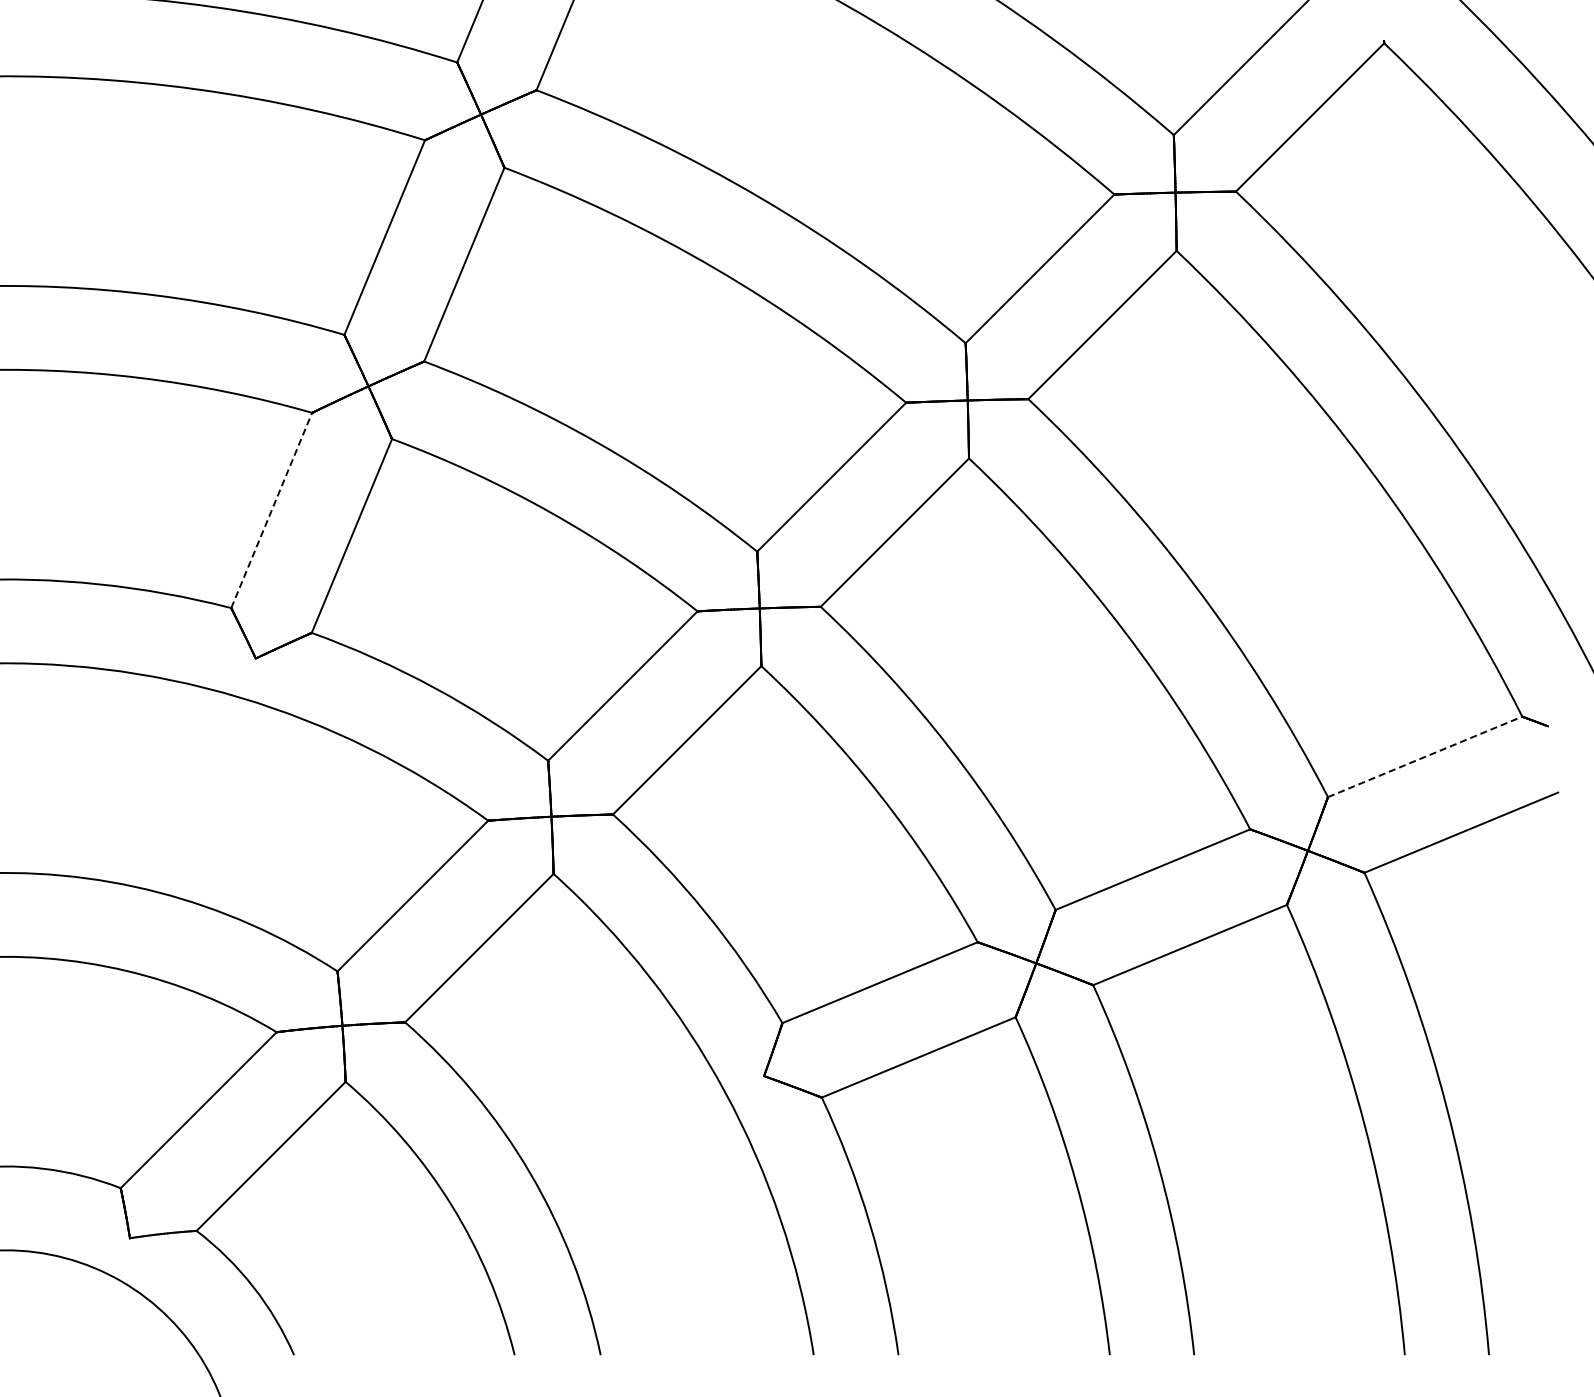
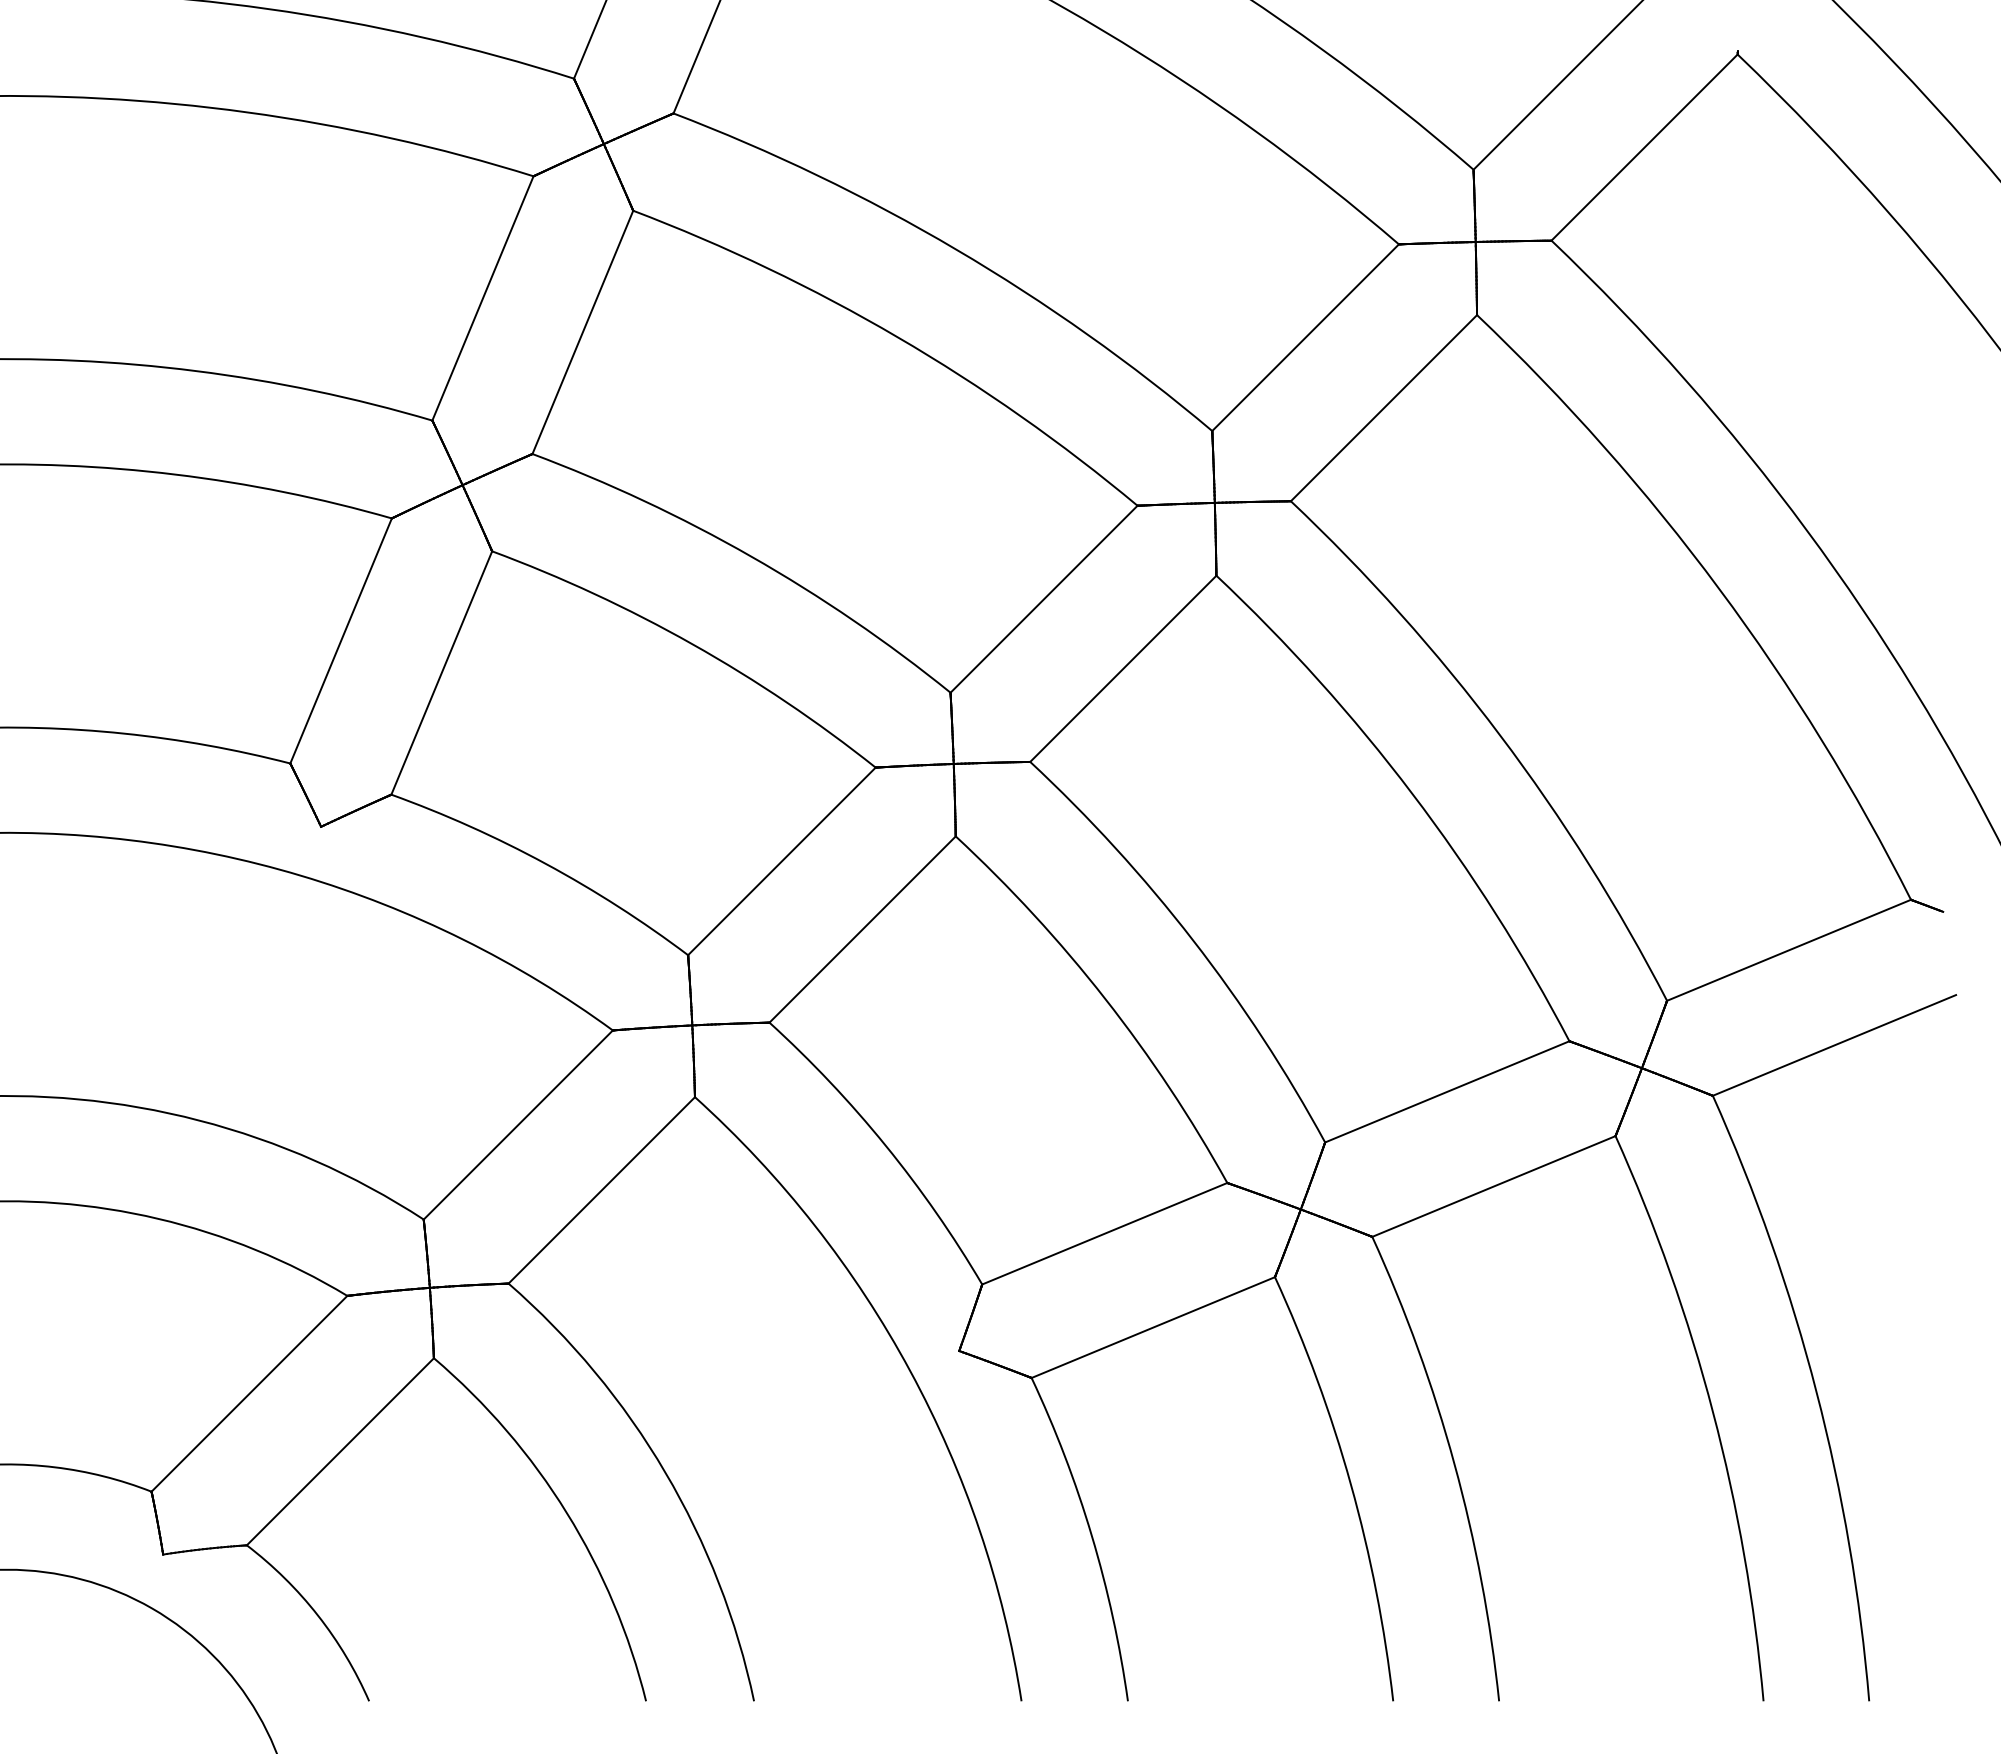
line: (271, 510) -> (340, 641), dashed -> solid
line: (1425, 756) -> (1789, 949), dashed -> solid

